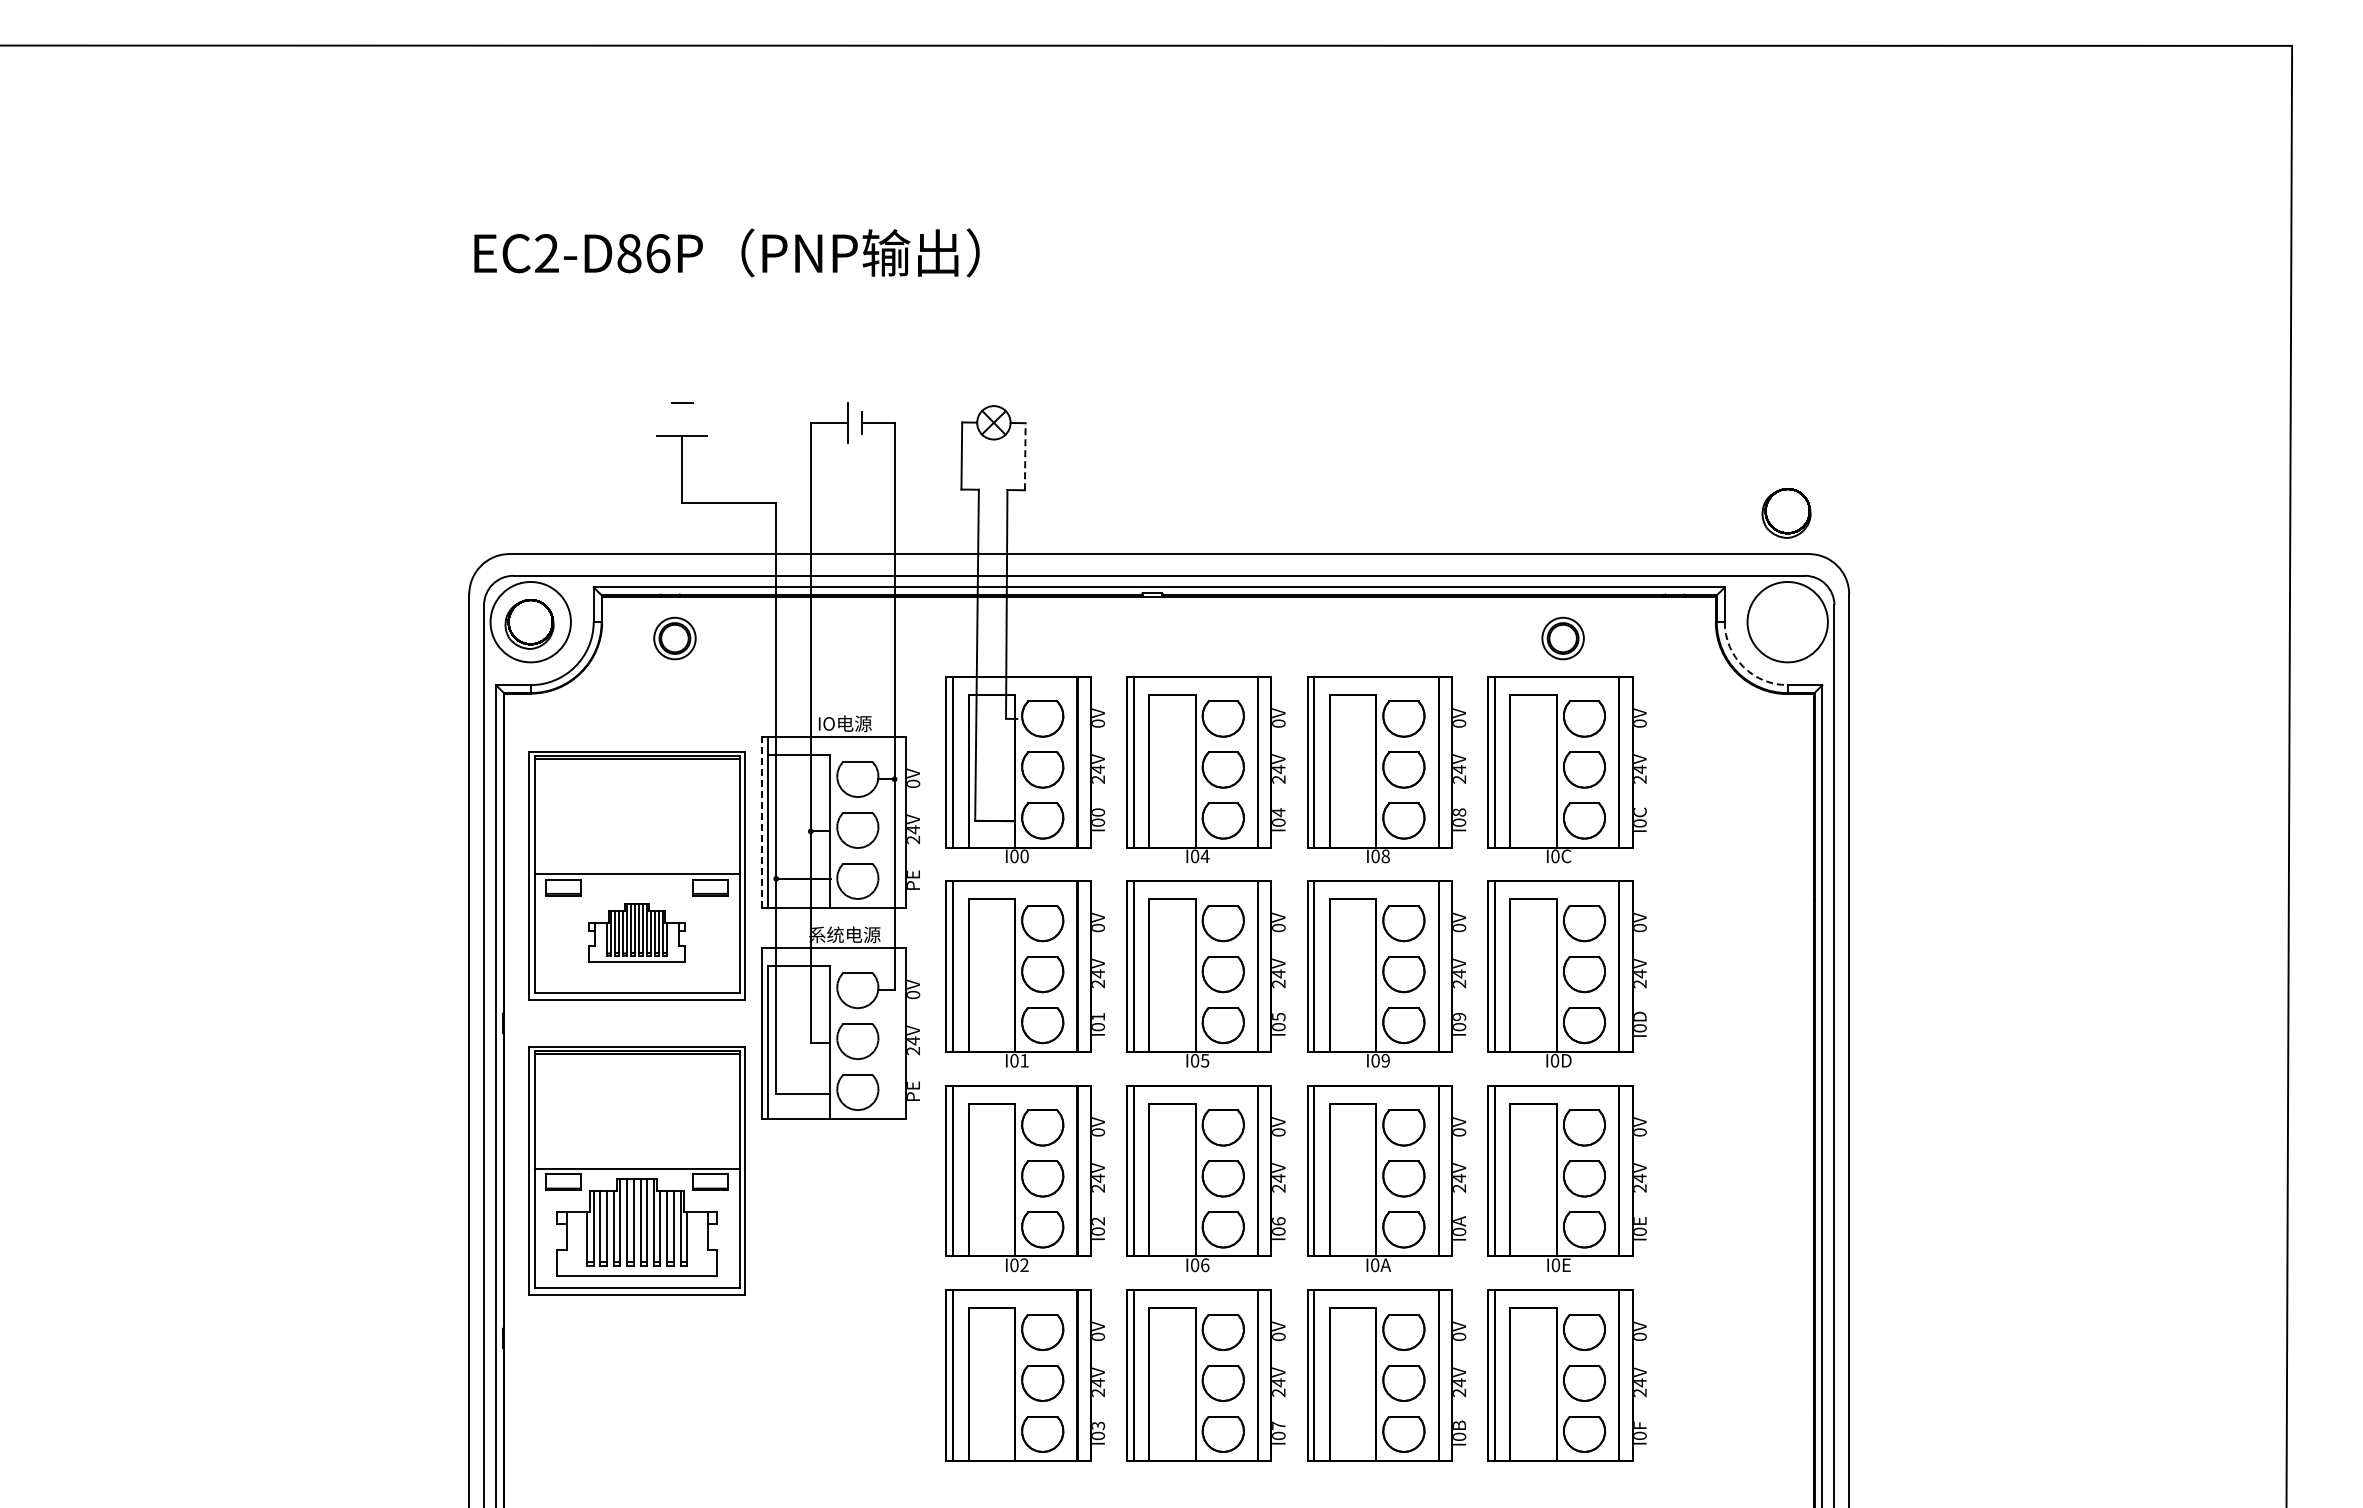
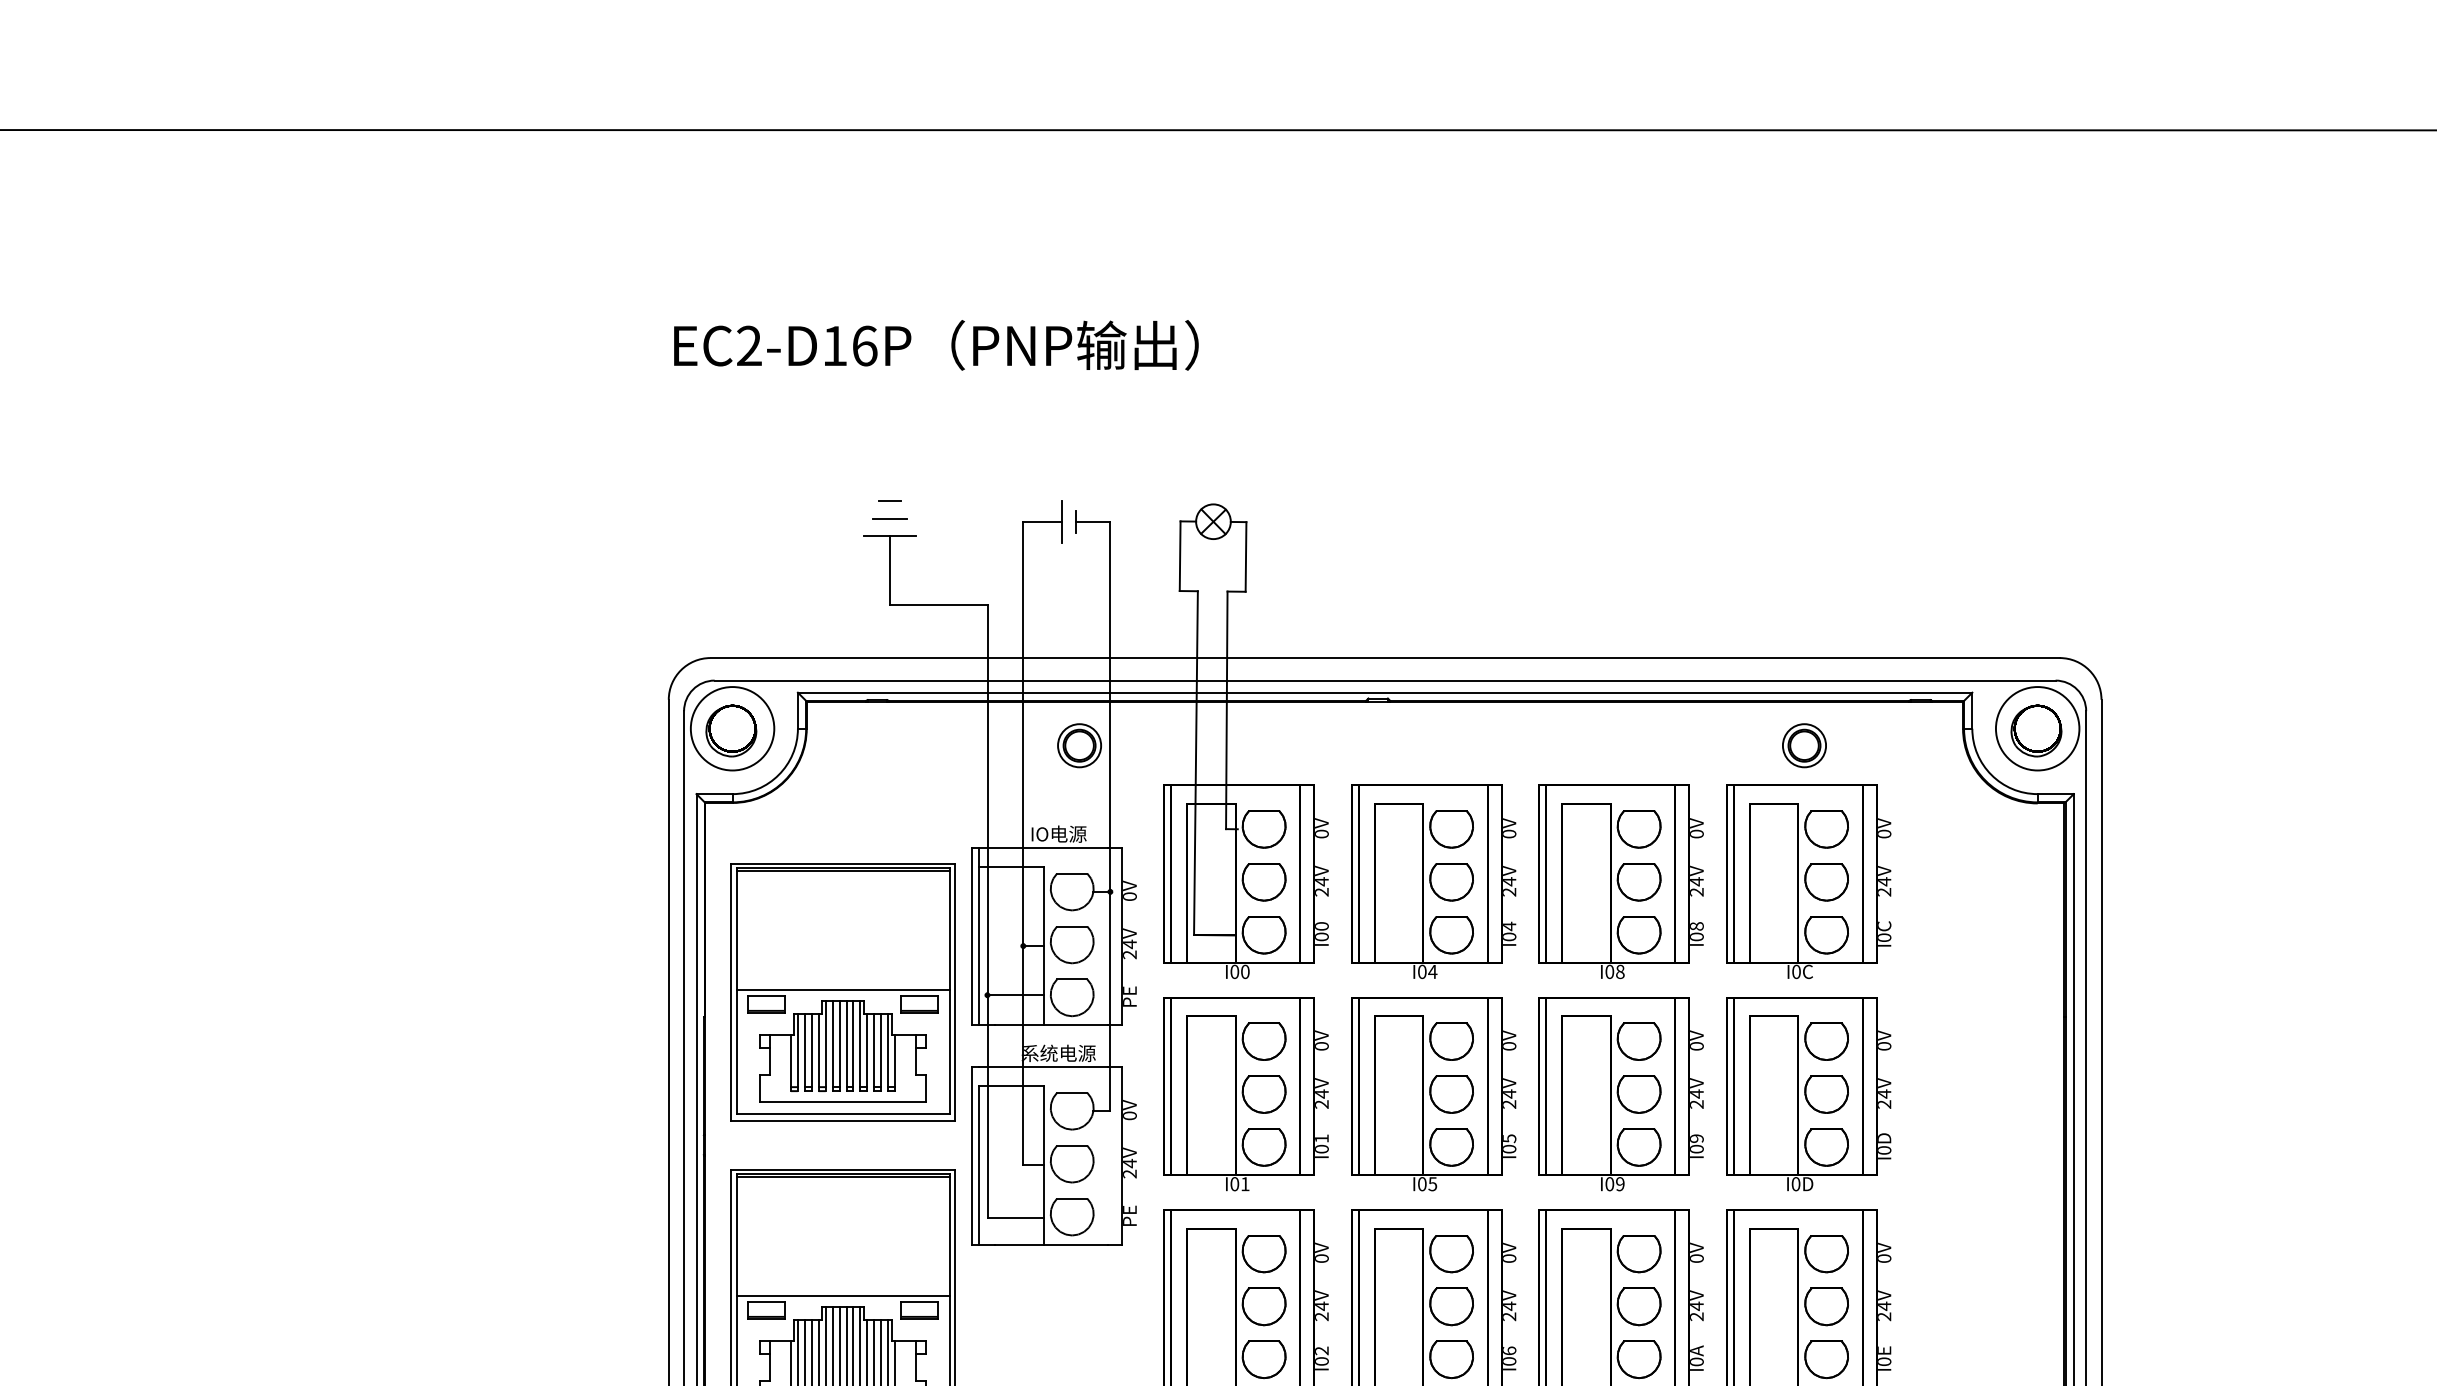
text: (629, 253) -> (835, 345), EC2-D86P -> EC2-D16P
line: (682, 419) -> (890, 518), added
line: (1025, 456) -> (1246, 556), dashed -> solid
part: (1786, 513) -> (2036, 731), moved
part: (674, 638) -> (1079, 745), moved
arc: (1743, 666) -> (1991, 774), dashed -> solid
line: (761, 821) -> (972, 935), dashed -> solid
part: (636, 932) -> (842, 1050), size x1.67

